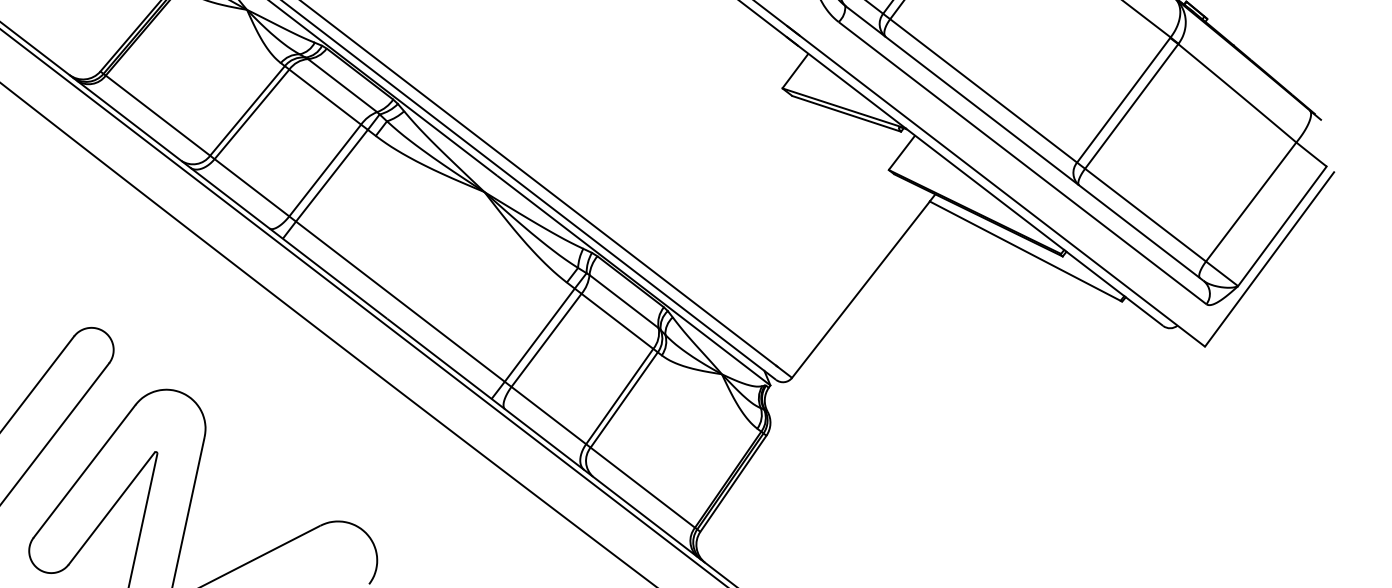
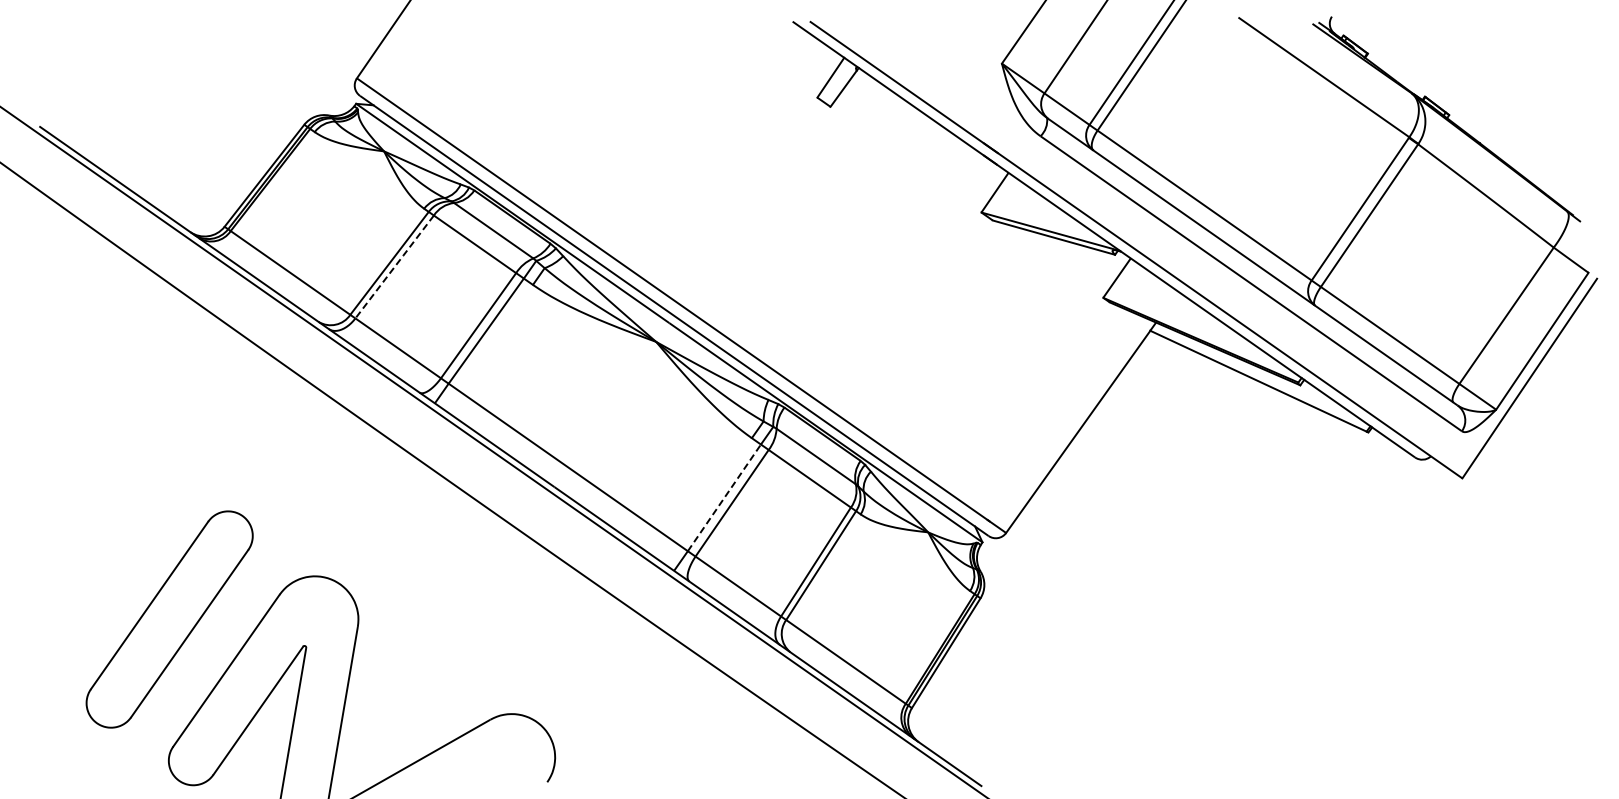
line: (251, 113) -> (394, 266), solid -> dashed
line: (539, 334) -> (724, 497), solid -> dashed

